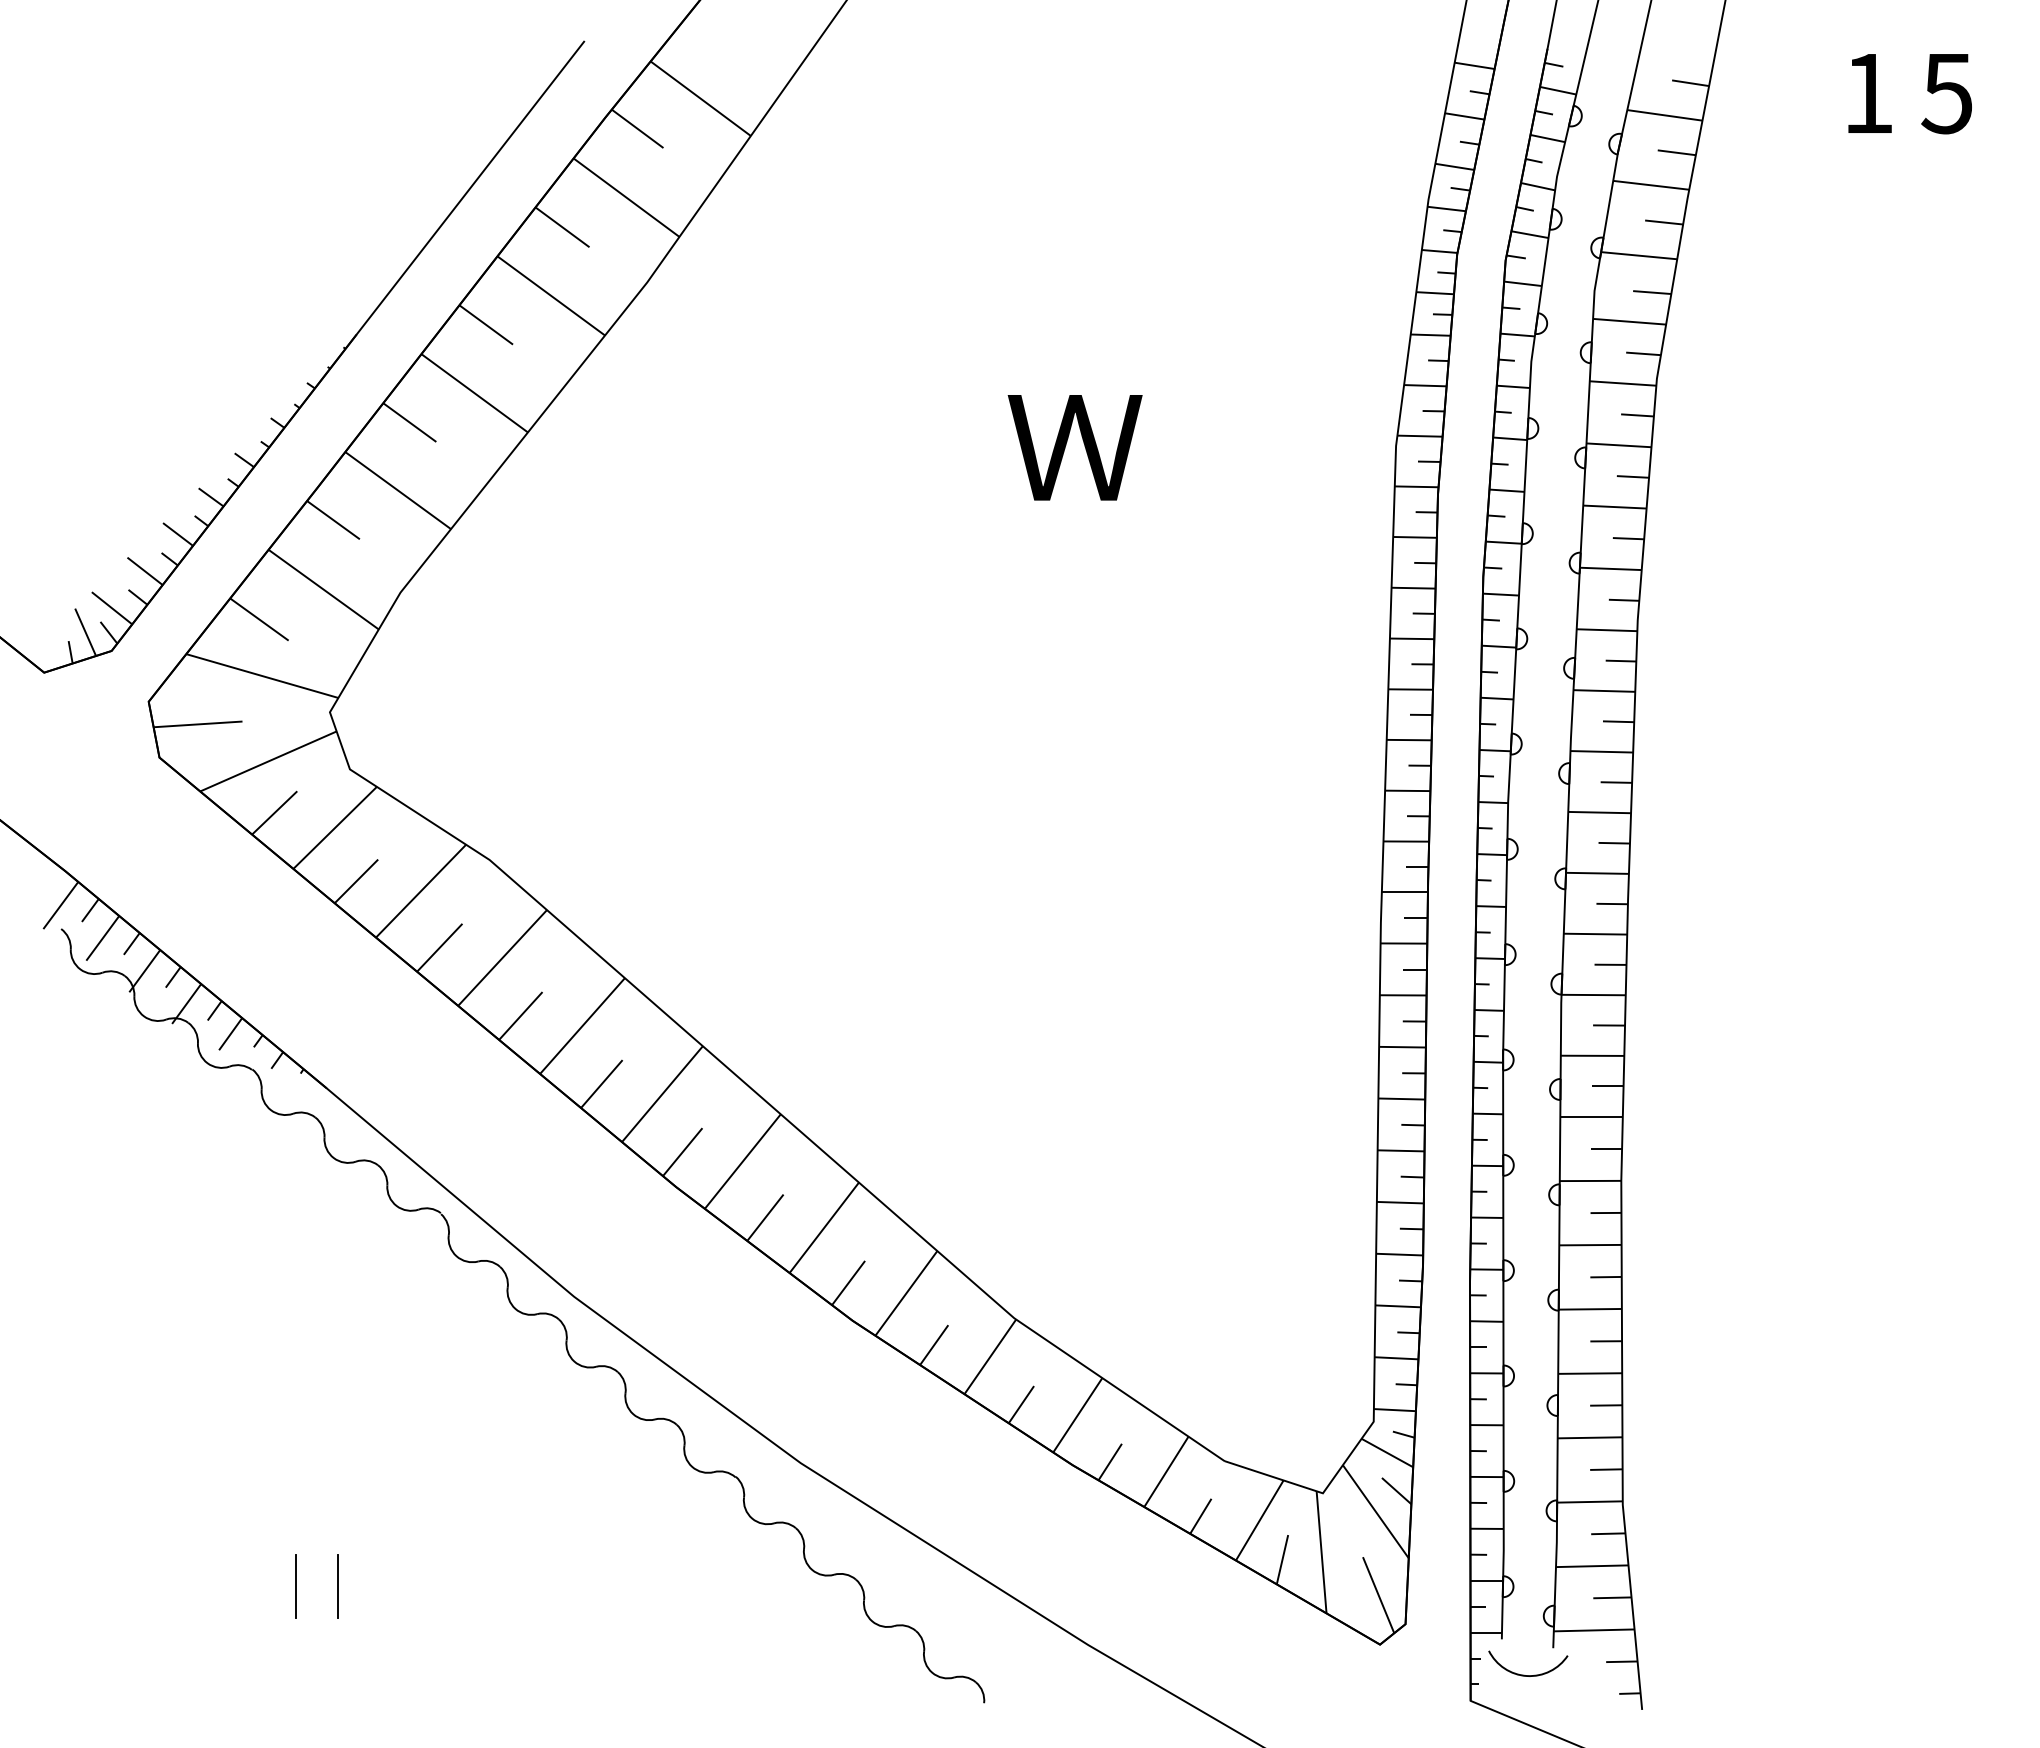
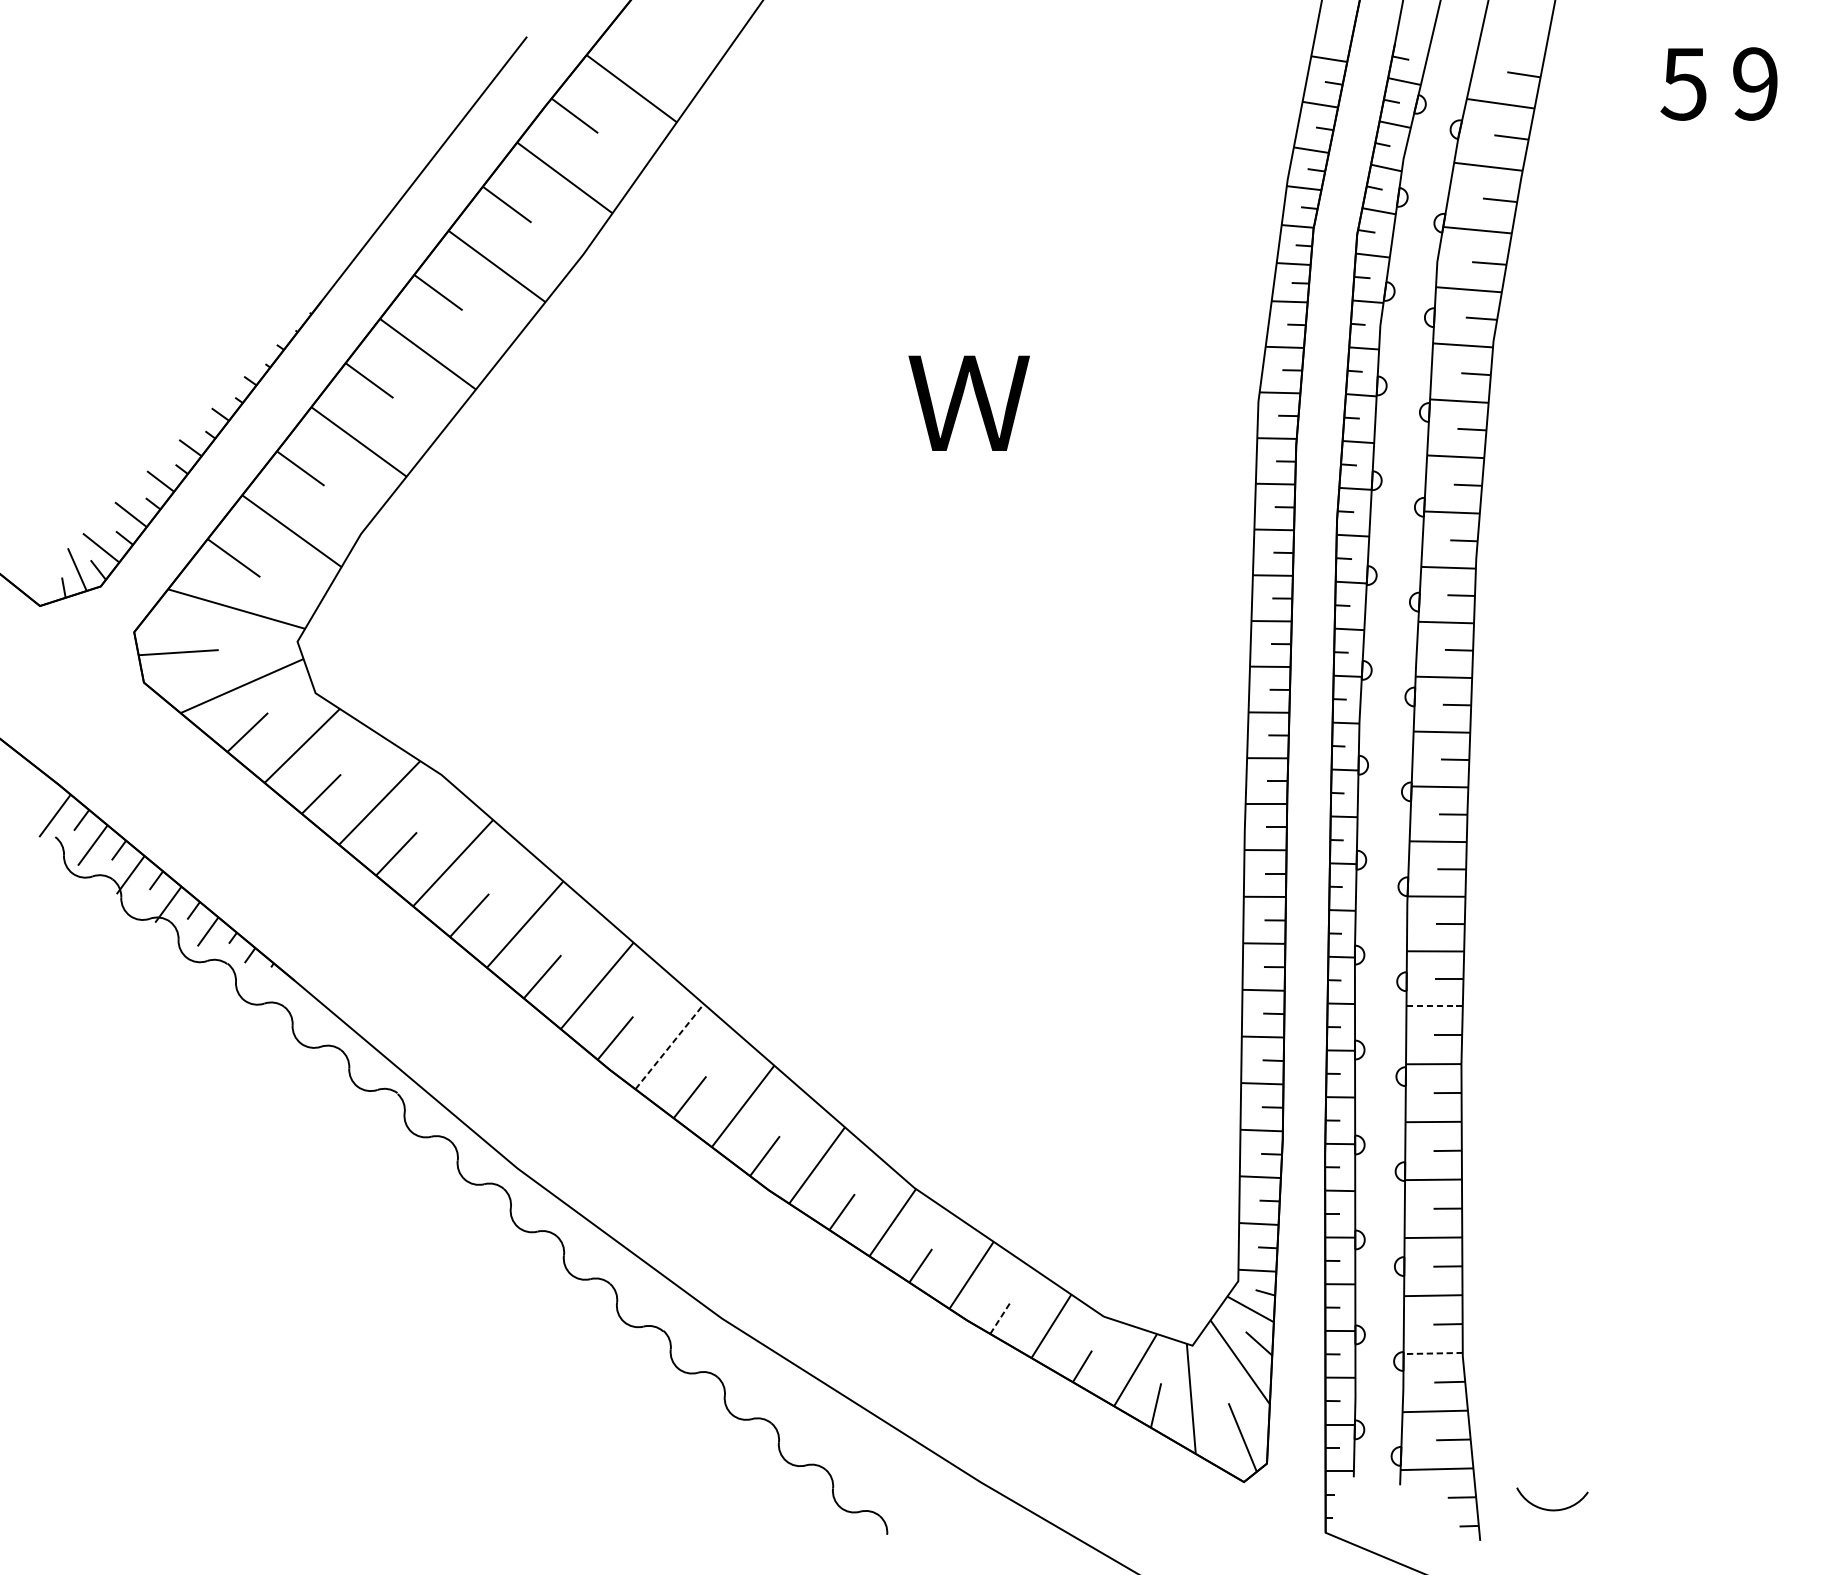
text: (1946, 93) -> (1754, 84), 5 -> 9
text: (1867, 94) -> (1683, 84), 1 -> 5
line: (1591, 1116) -> (1434, 1006), solid -> dashed
line: (742, 1161) -> (669, 1046), solid -> dashed
line: (1110, 1462) -> (1001, 1317), solid -> dashed
line: (1590, 1501) -> (1433, 1353), solid -> dashed
line: (296, 1586) -> (267, 1429), removed
line: (338, 1586) -> (305, 1429), removed
arc: (1524, 1674) -> (1549, 1508), moved

